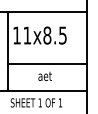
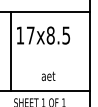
text: (27, 35) -> (30, 35), 11x8.5 -> 17x8.5
line: (46, 63) -> (49, 63), removed

